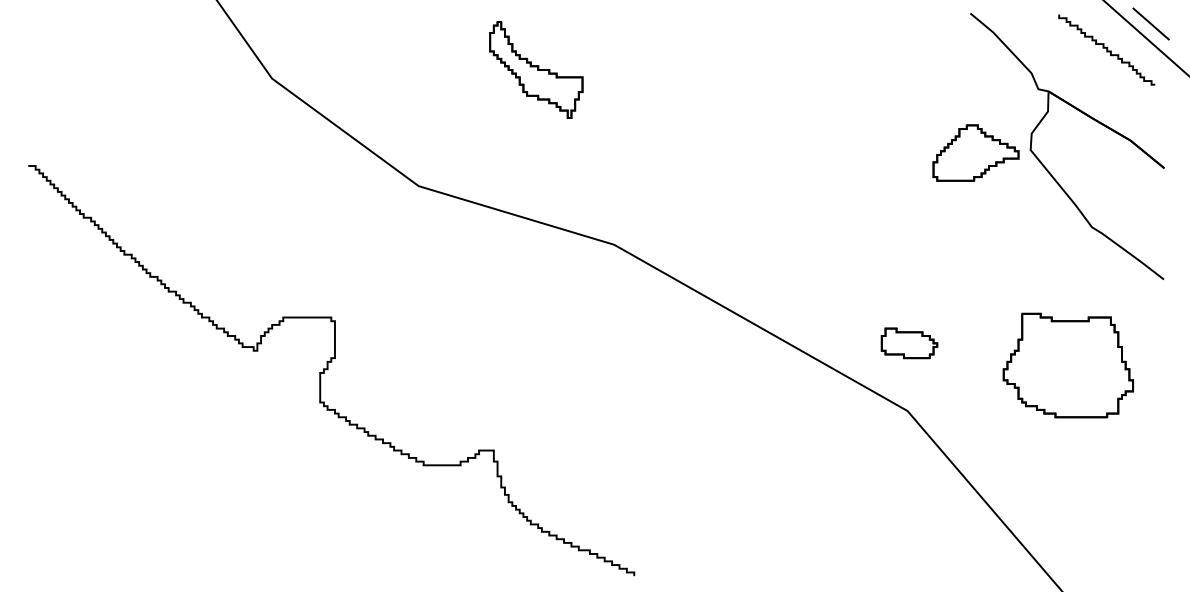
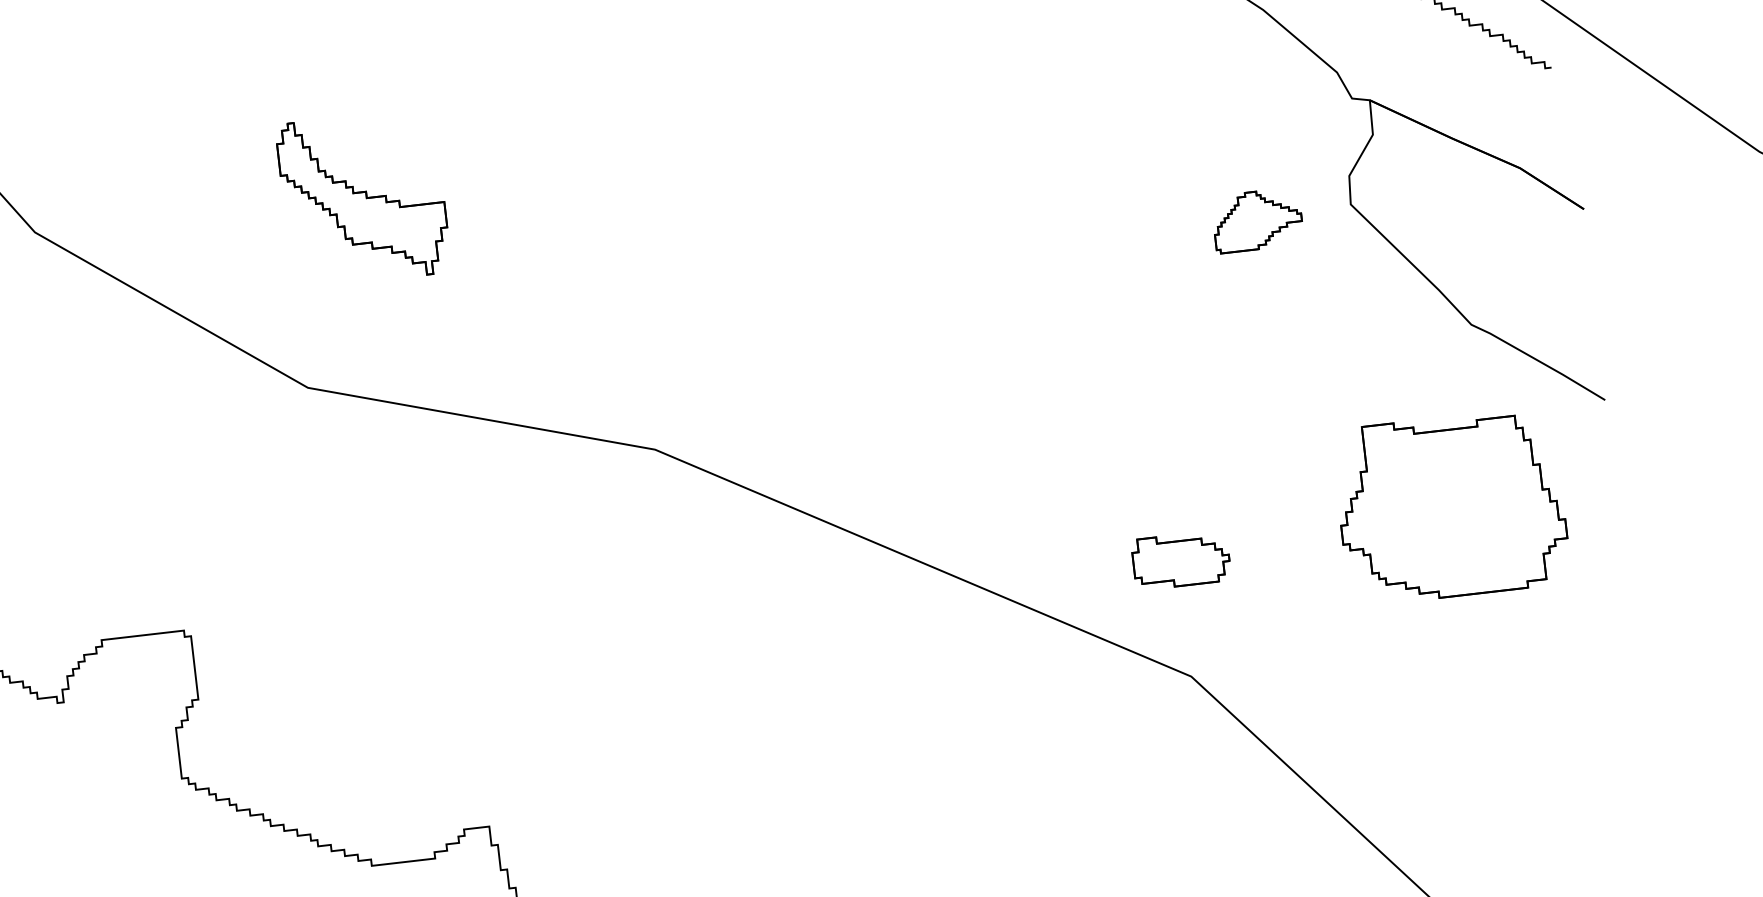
part: (536, 69) -> (363, 197), moved
part: (975, 152) -> (1256, 219), size x0.6
part: (1067, 365) -> (1449, 506), moved

